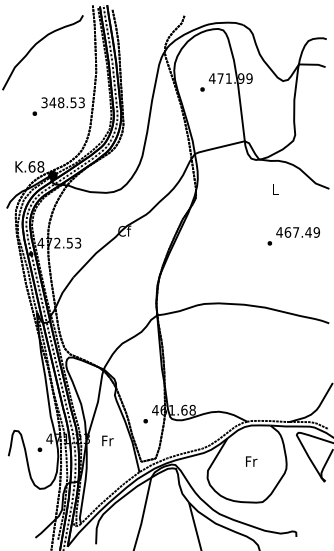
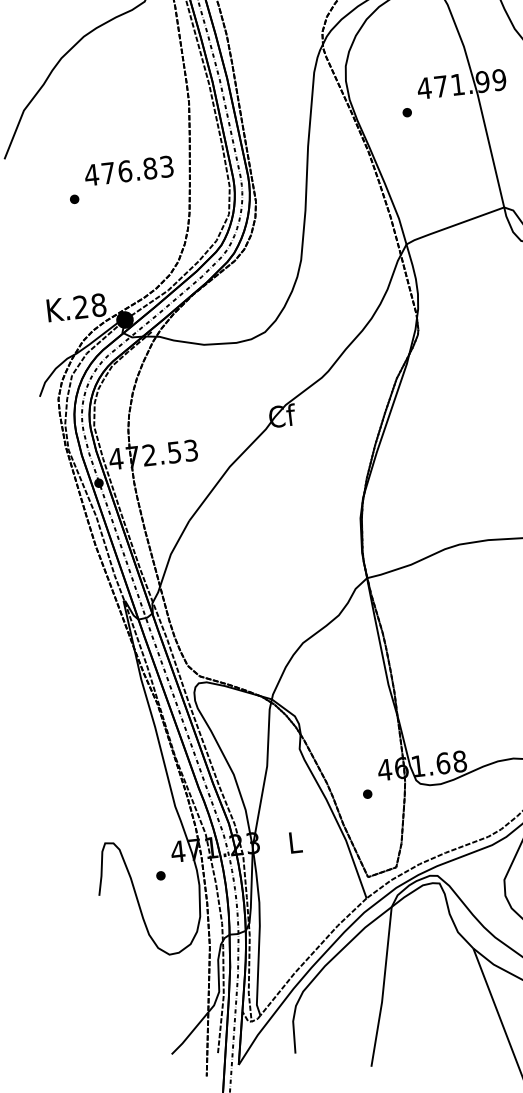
text: (58, 102) -> (119, 171), 348.53 -> 476.83
text: (31, 166) -> (79, 306), K.68 -> K.28
text: (107, 440) -> (295, 841), Fr -> L

